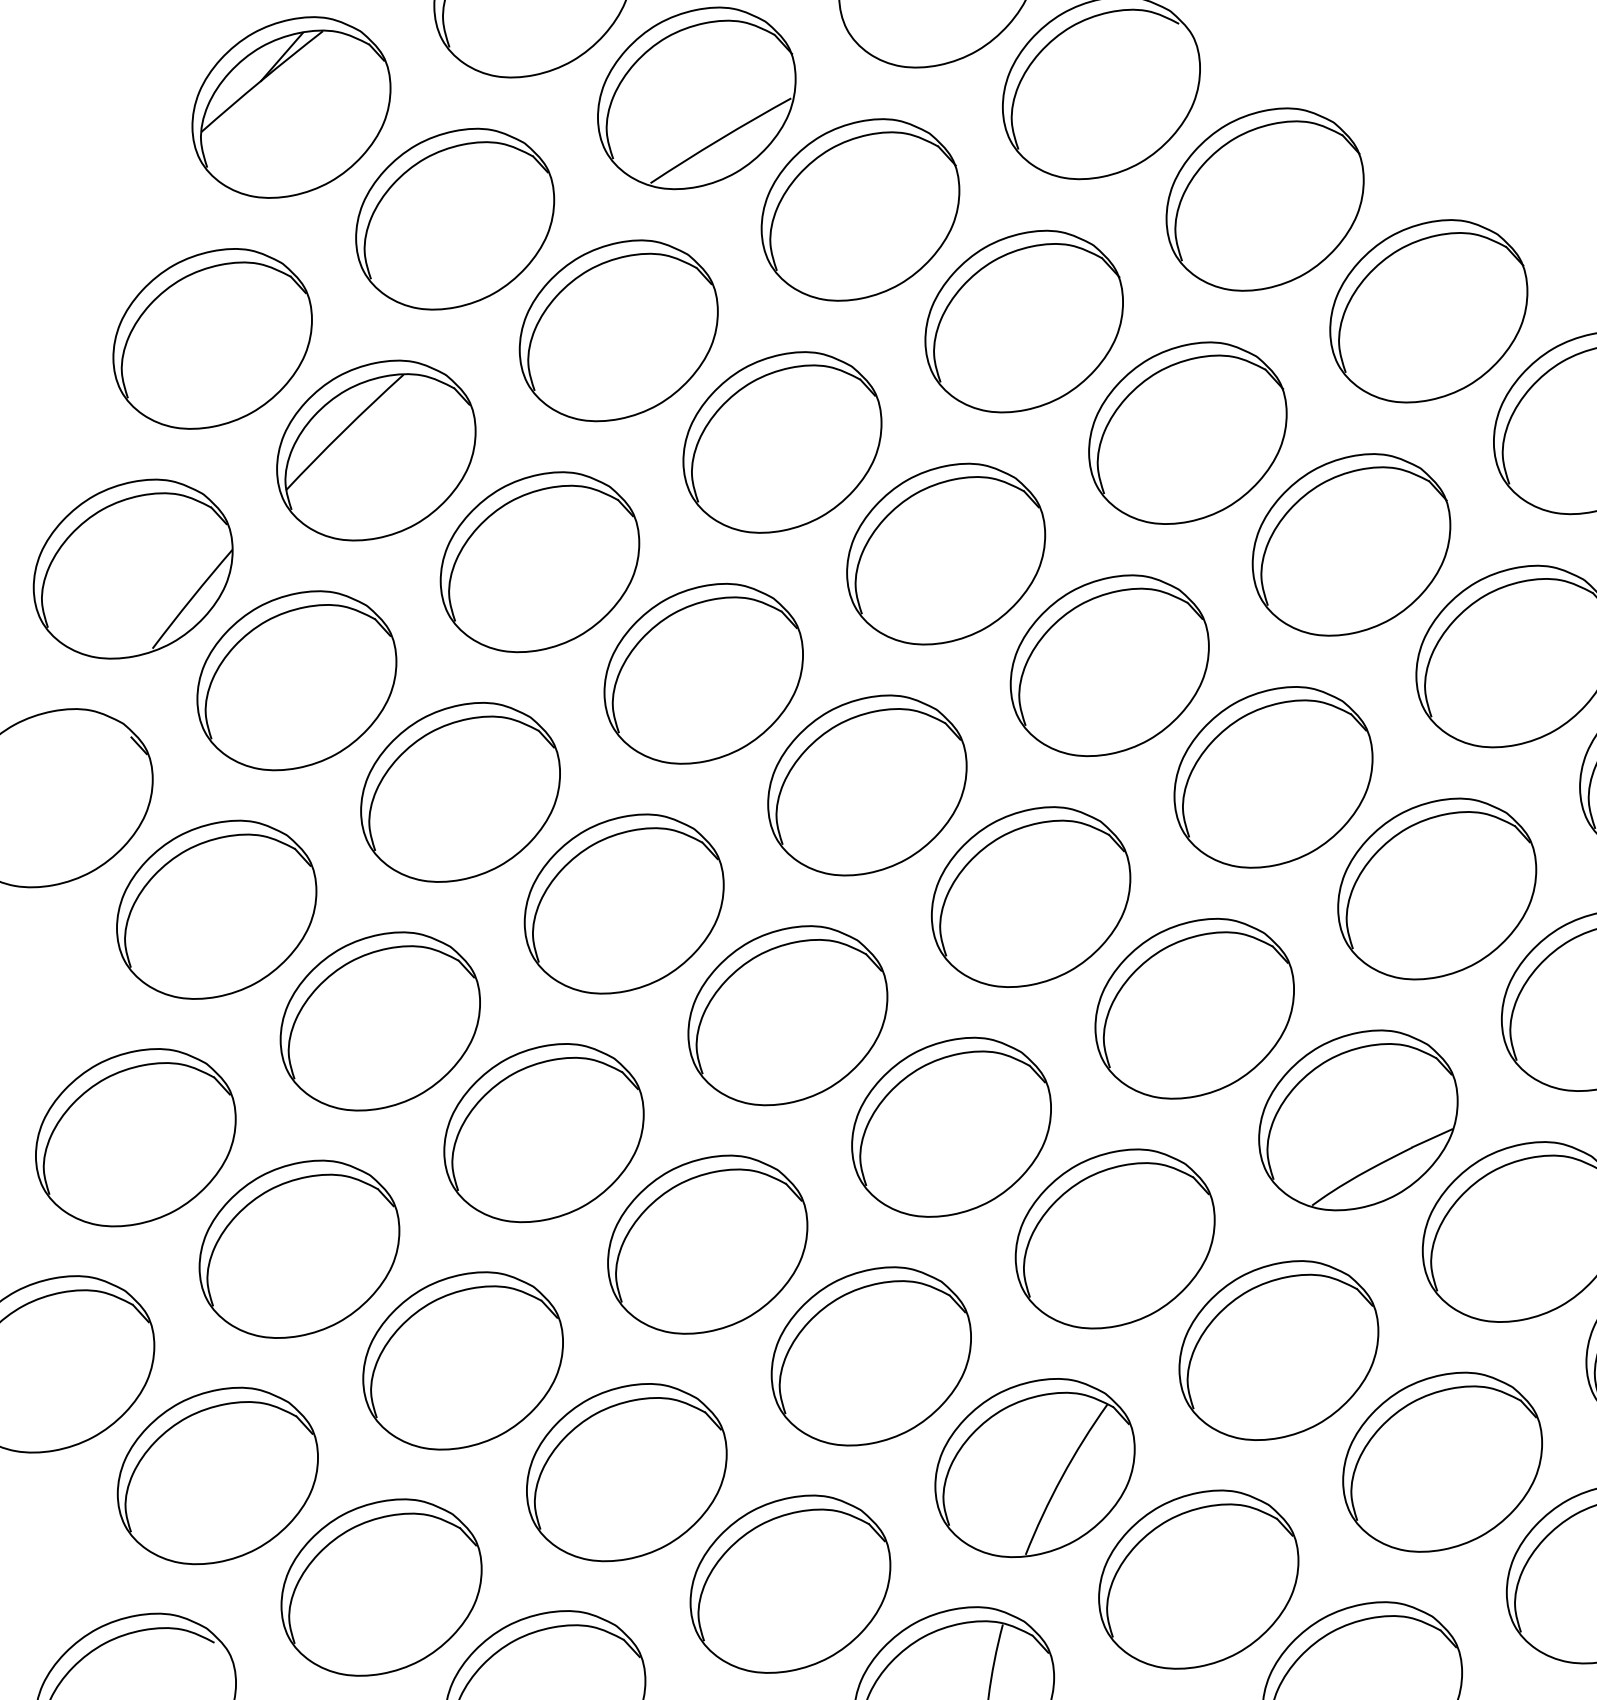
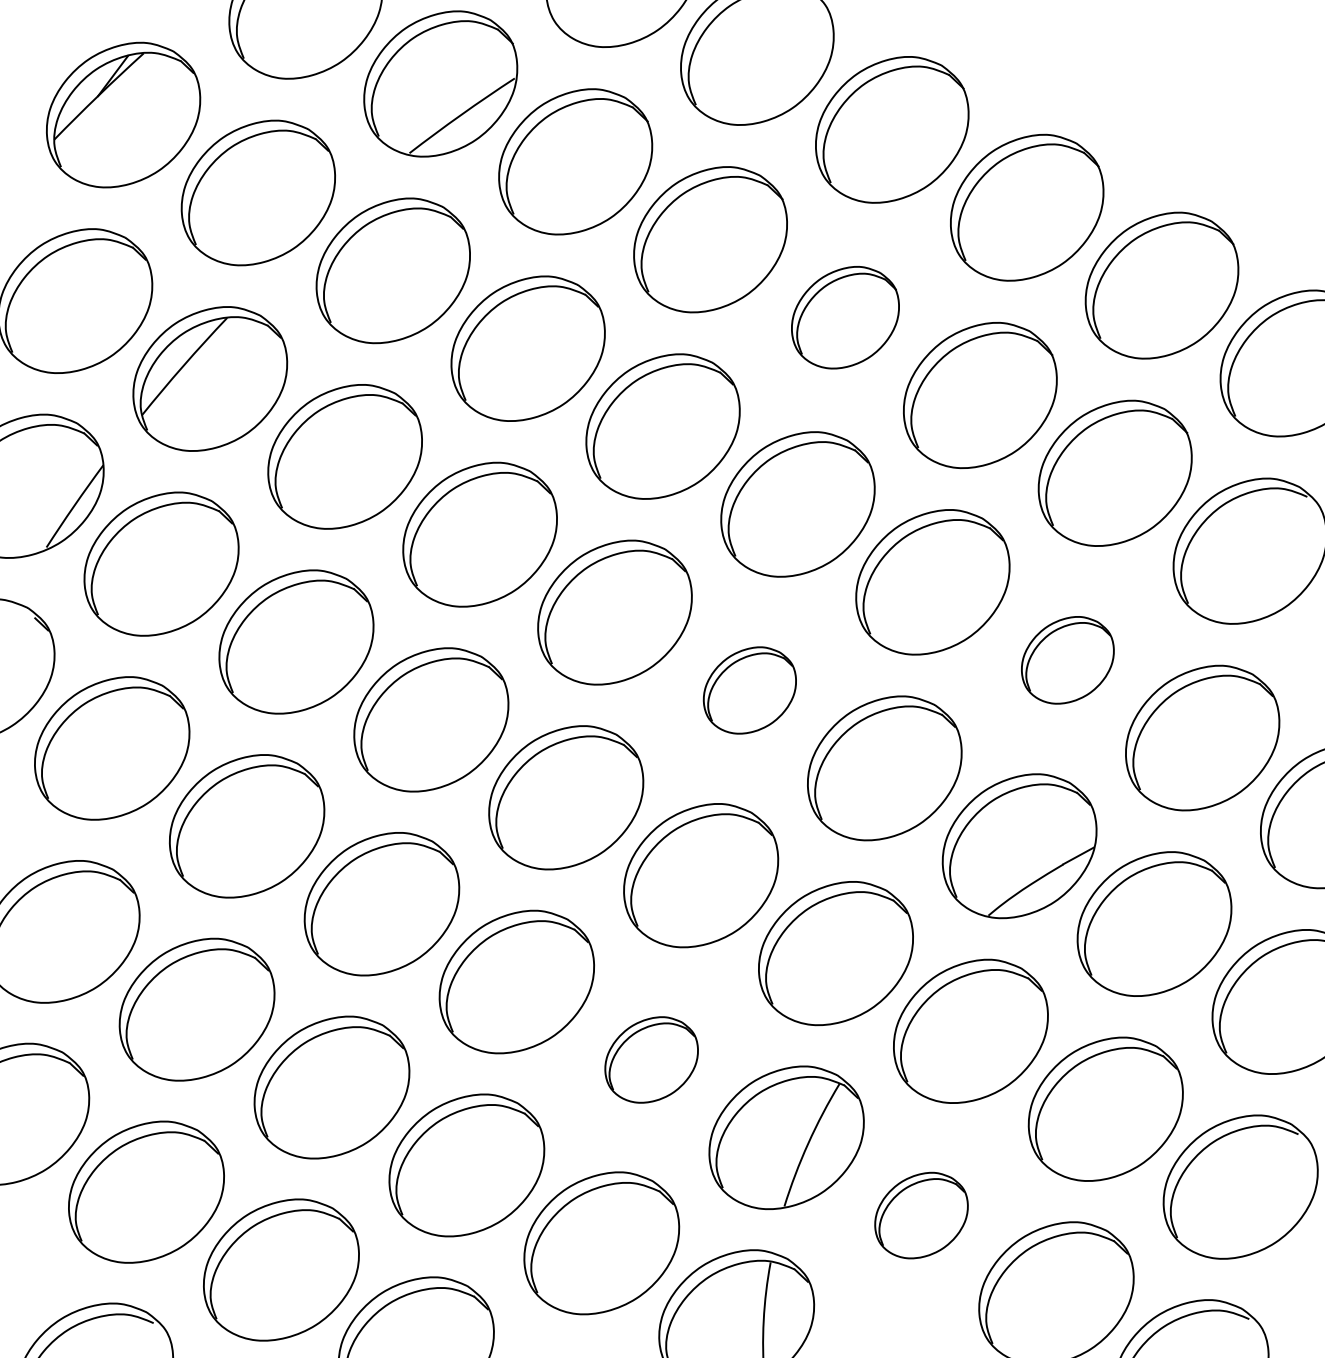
part: (1187, 433) -> (845, 317), size x0.7
part: (1436, 889) -> (1067, 660), size x0.6
part: (1030, 897) -> (749, 690), size x0.6
part: (871, 1355) -> (651, 1059), size x0.6
part: (1198, 1579) -> (921, 1215), size x0.6

